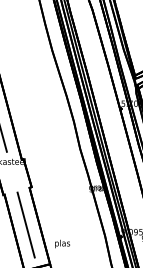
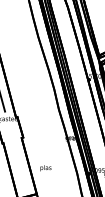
line: (25, 224) -> (18, 164), removed
text: (62, 243) -> (45, 167), moved

